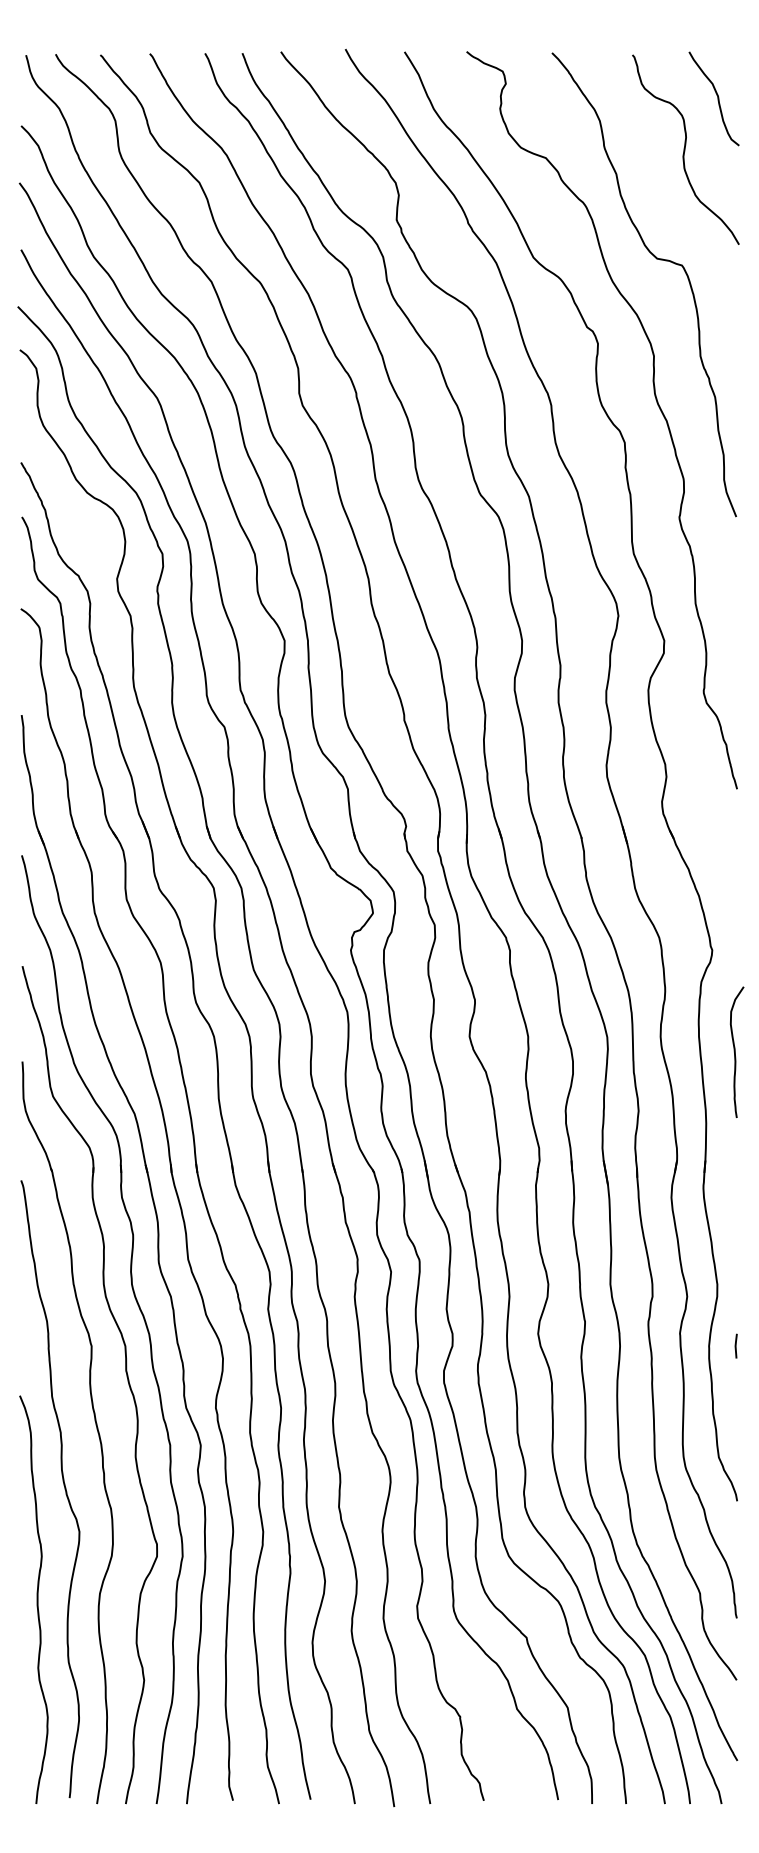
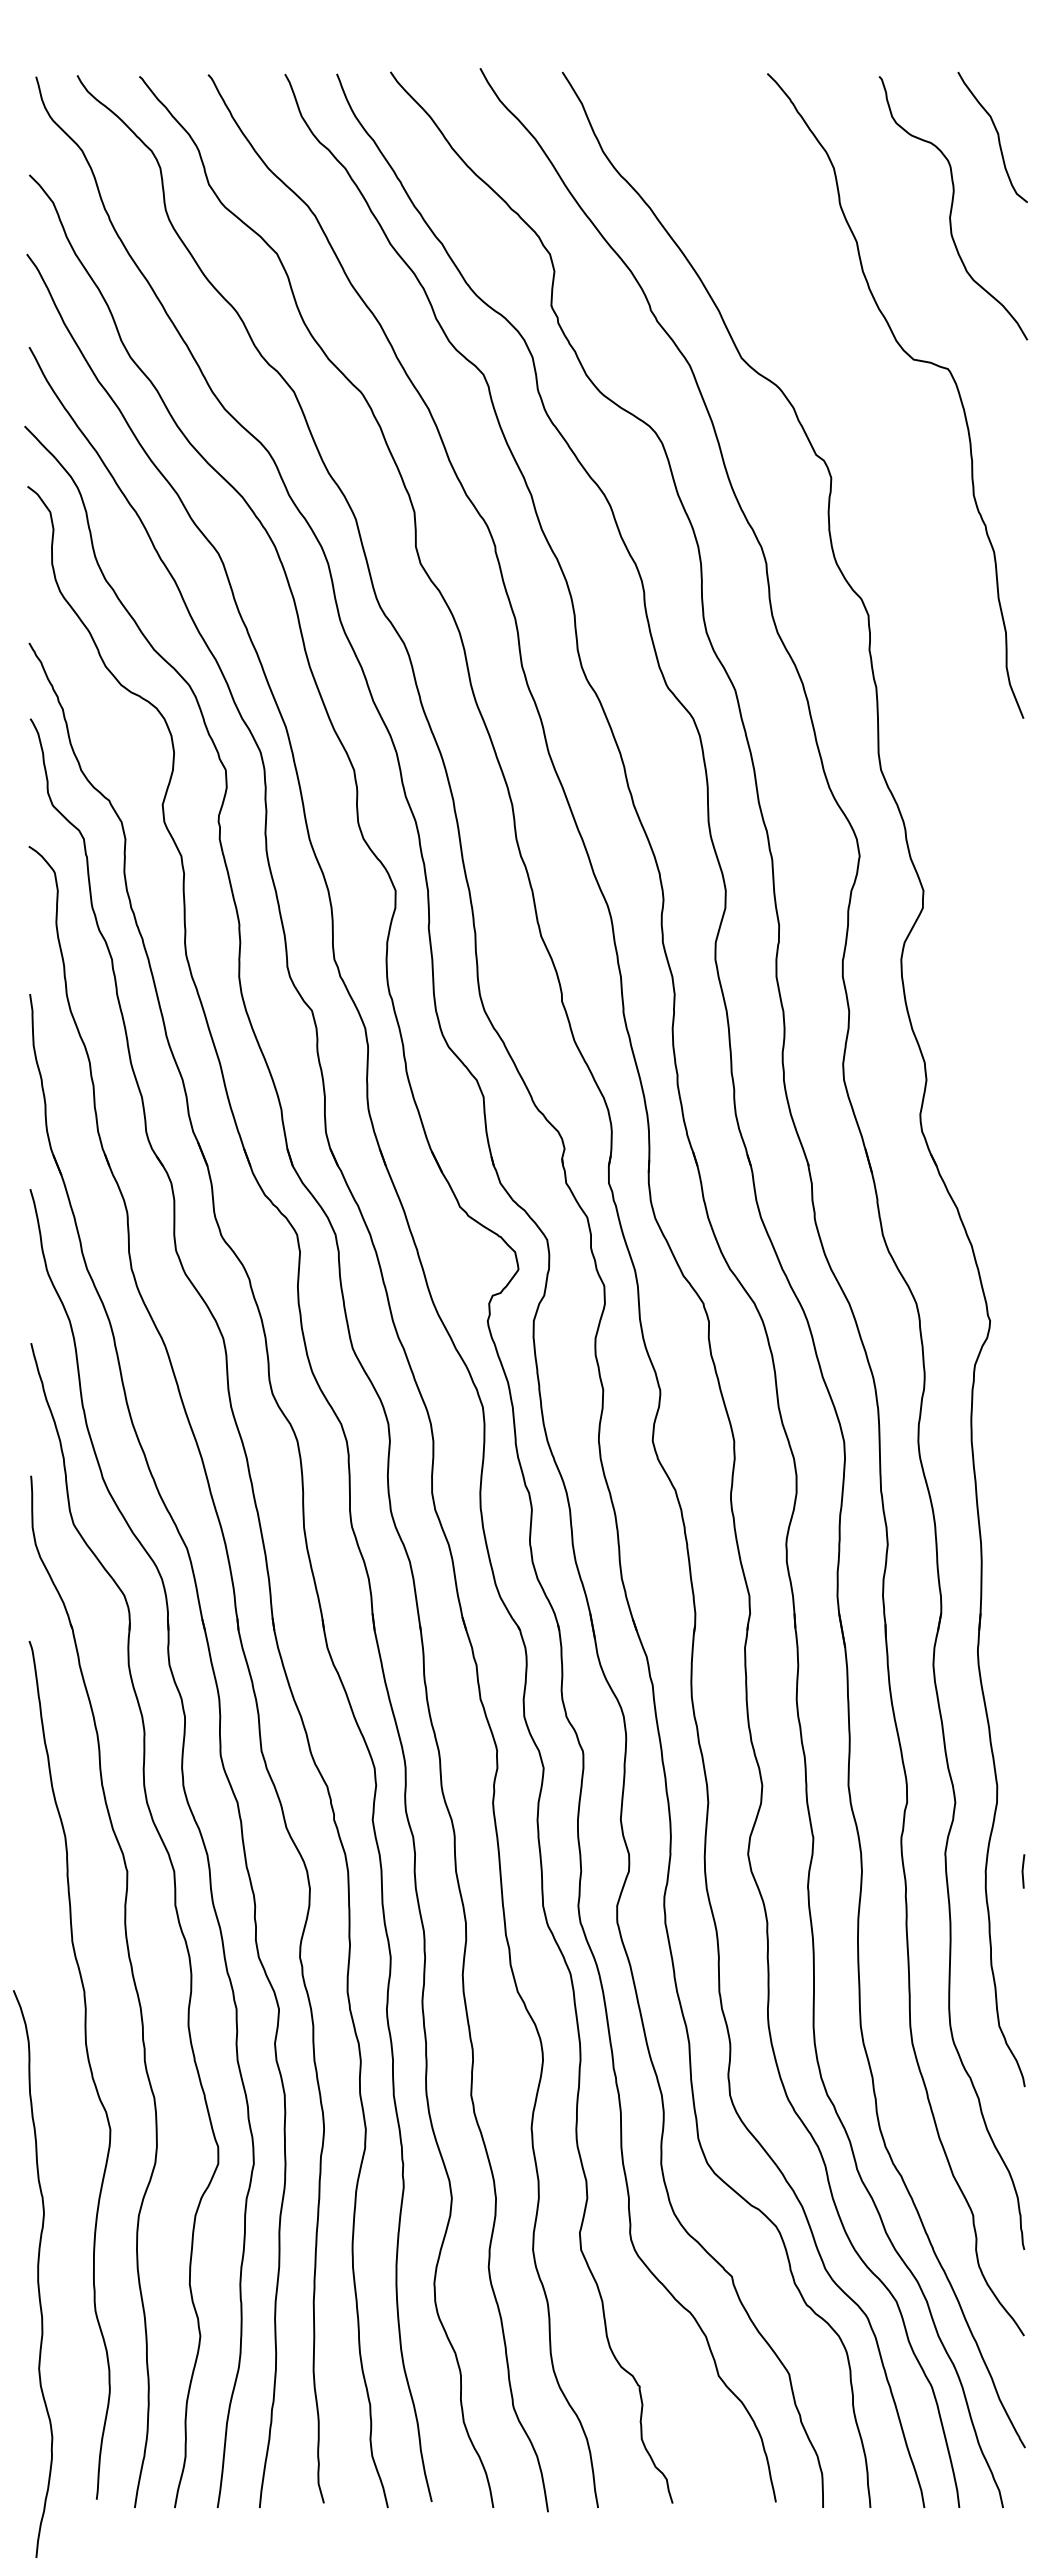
curve: (656, 401) -> (912, 558), removed
curve: (735, 1052) -> (1022, 1462), removed
curve: (37, 1599) -> (37, 2273), moved

